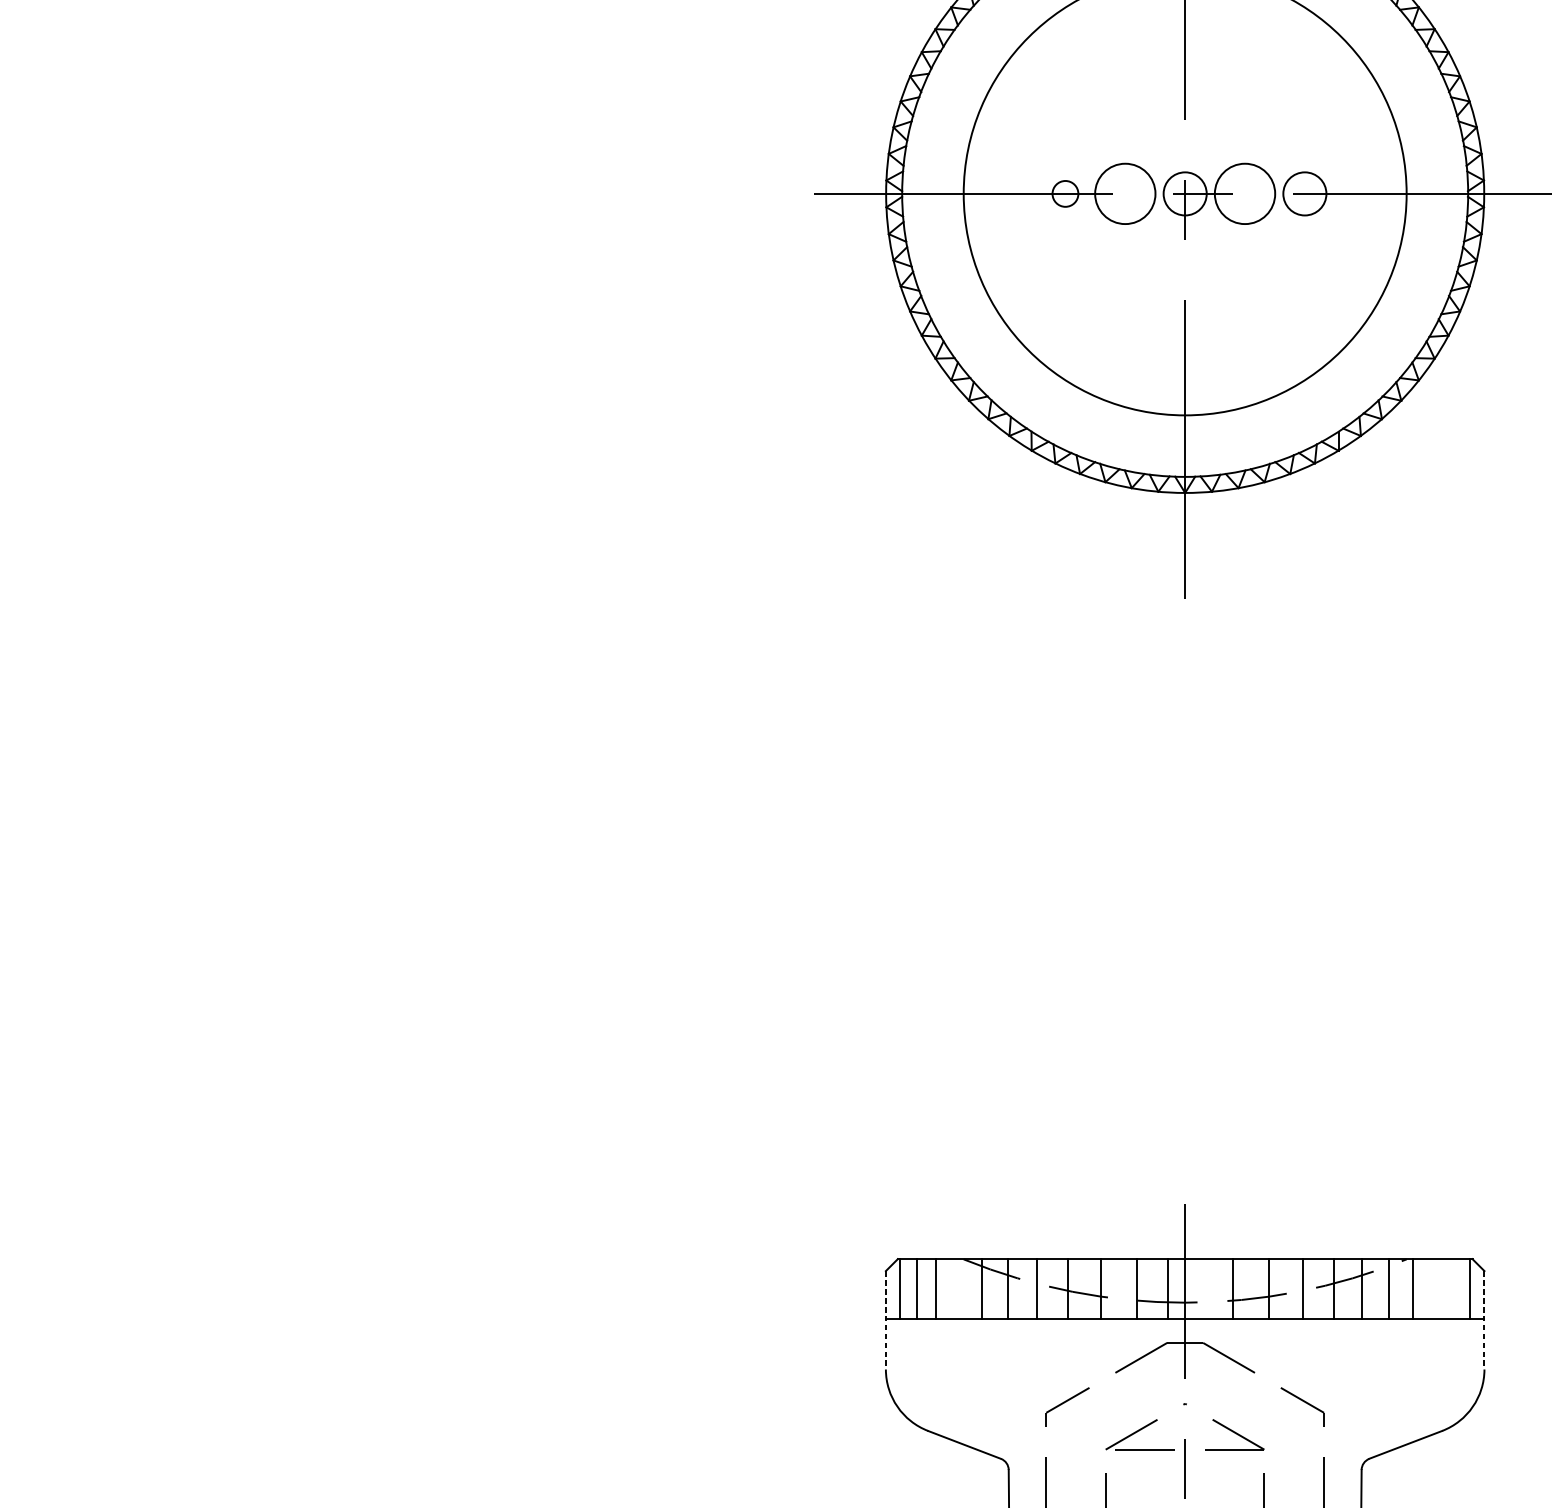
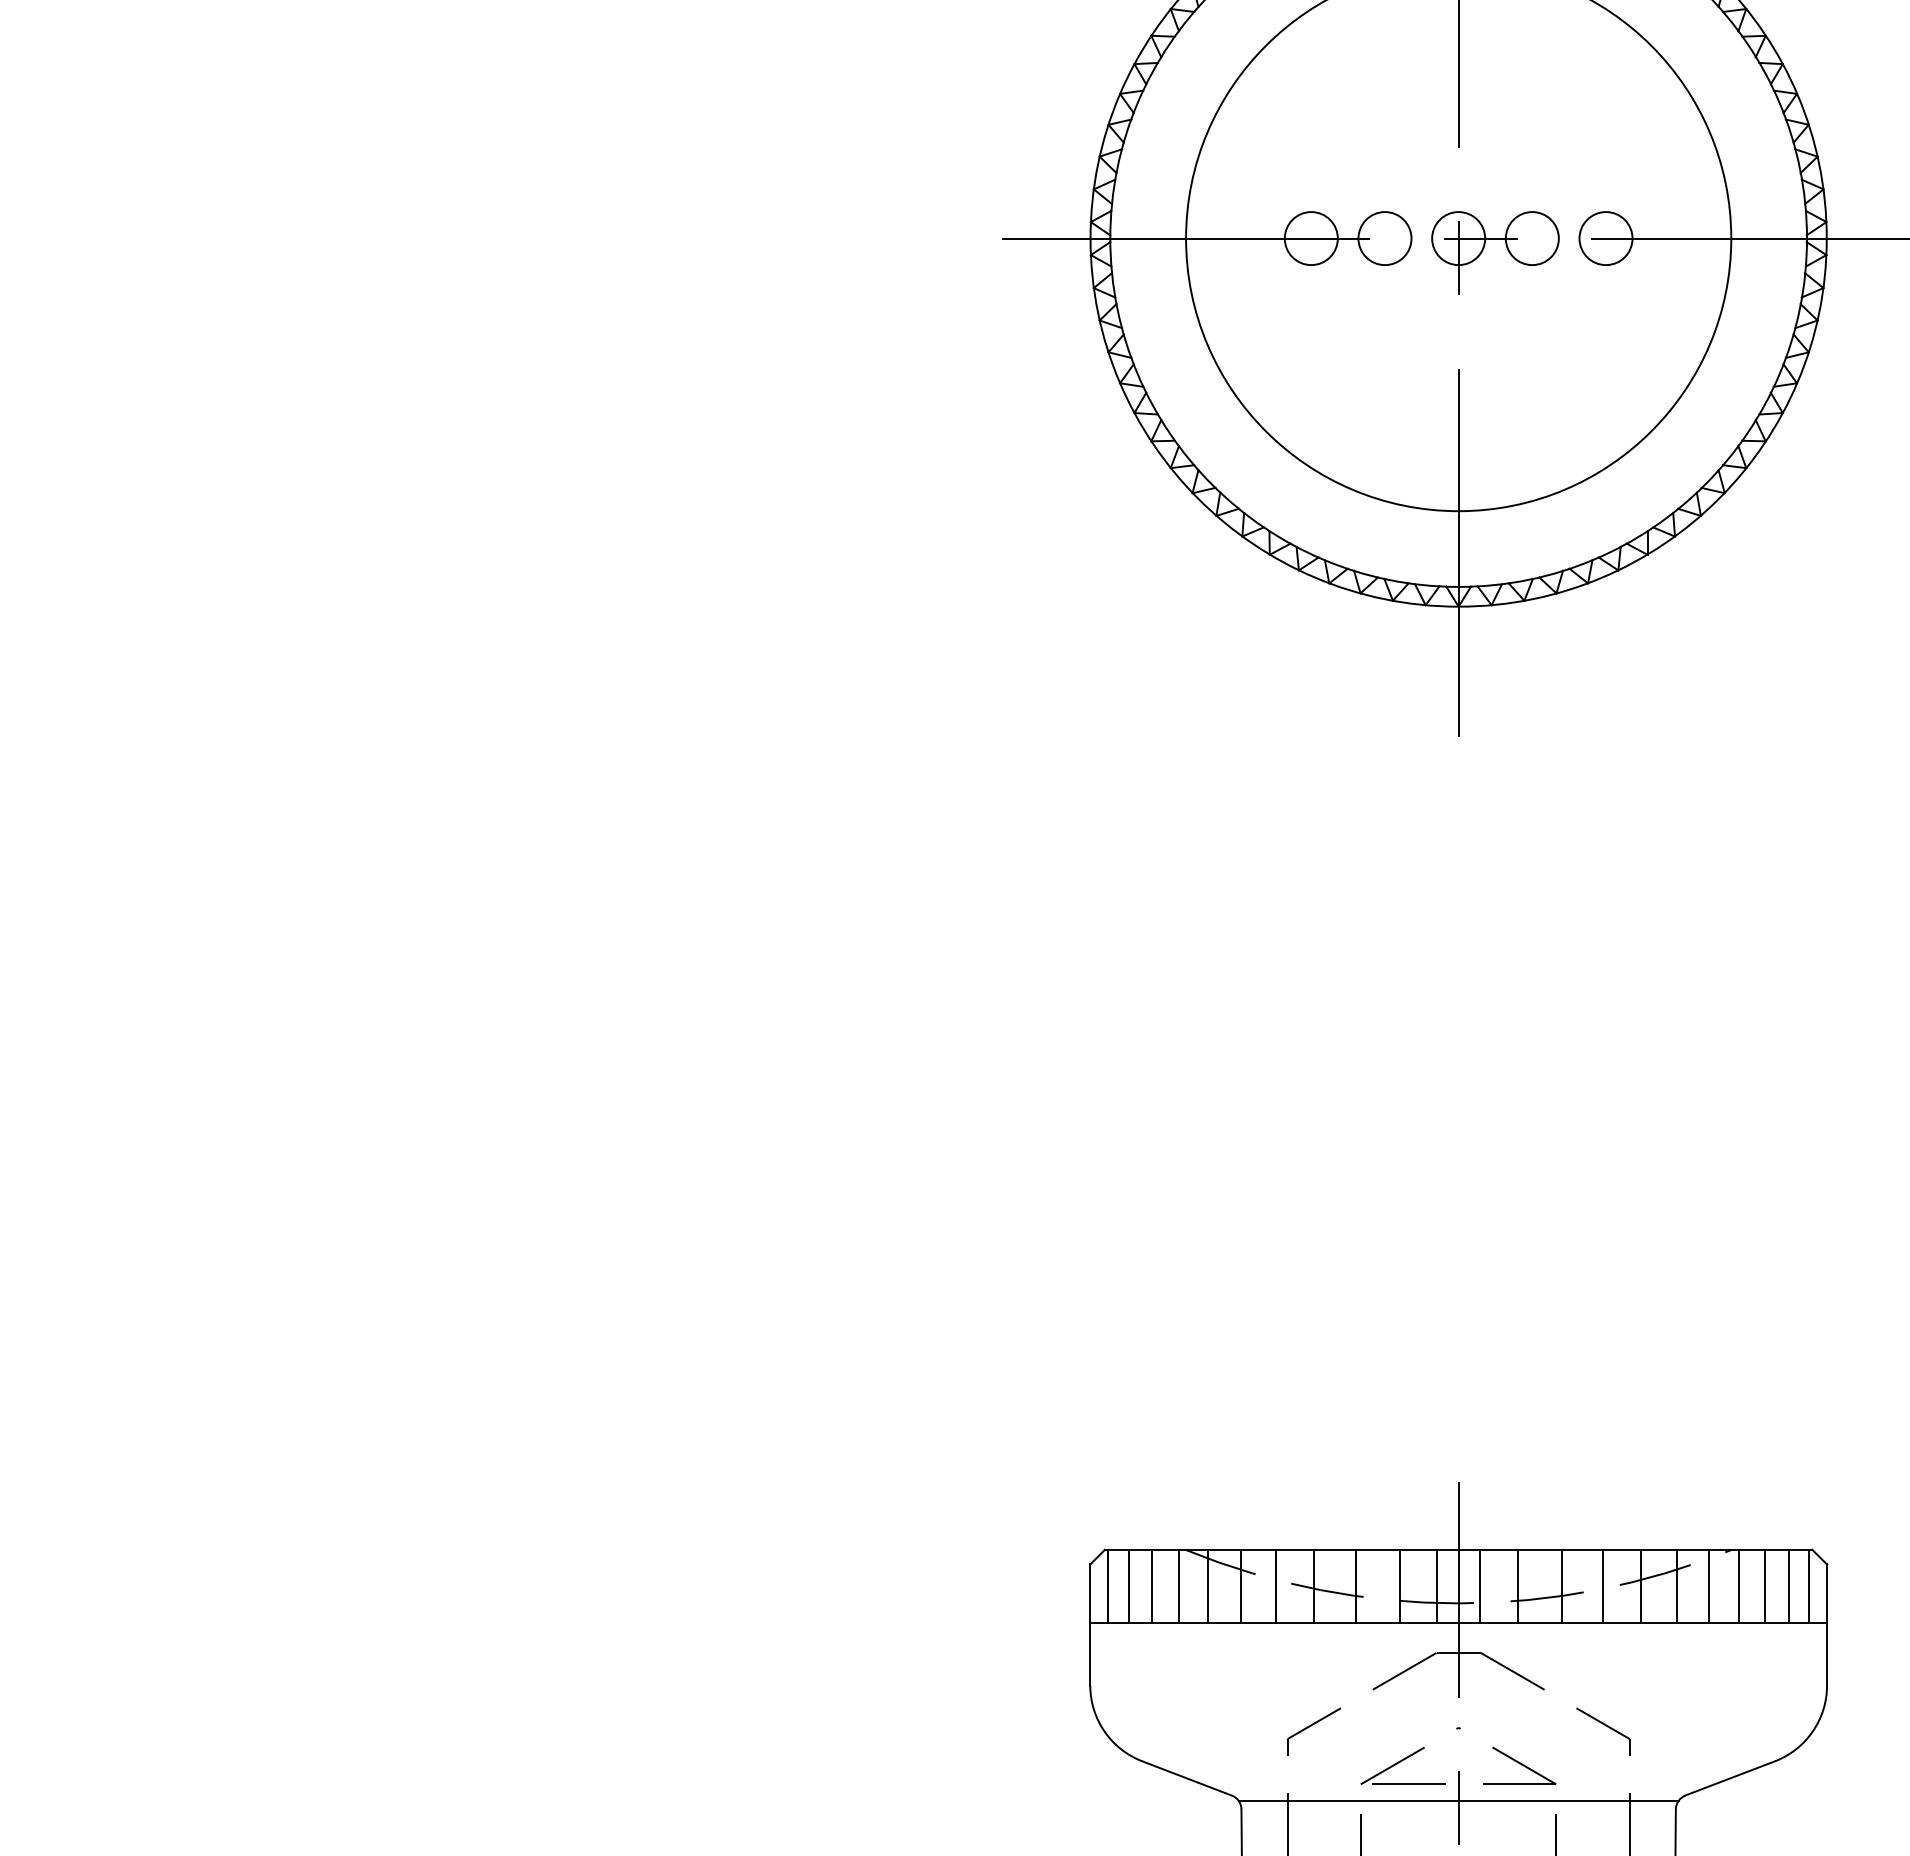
circle: (1064, 193) -> (1310, 238), size x1.67
circle: (1124, 193) -> (1384, 238), size x0.71
circle: (1244, 193) -> (1531, 238), size x0.71
line: (957, 1288) -> (1178, 1586), added
line: (1202, 1288) -> (1479, 1586), added
line: (1434, 1288) -> (1765, 1586), added
line: (1453, 1288) -> (1788, 1586), added
line: (886, 1320) -> (1090, 1625), dashed -> solid
line: (1484, 1320) -> (1827, 1625), dashed -> solid
line: (1185, 1462) -> (1458, 1800), added

